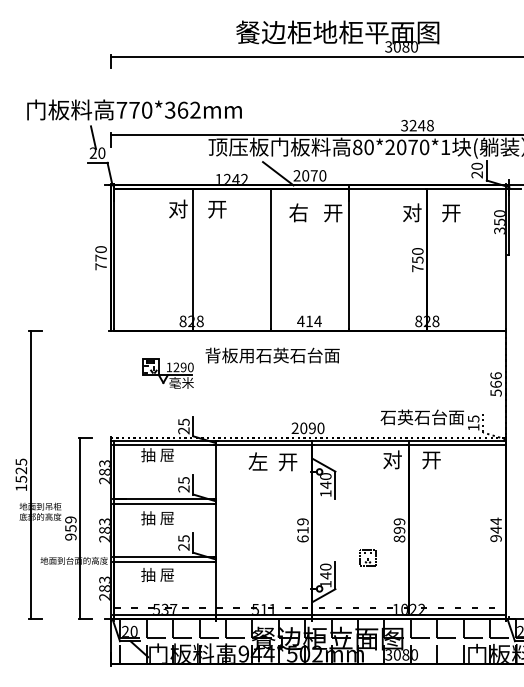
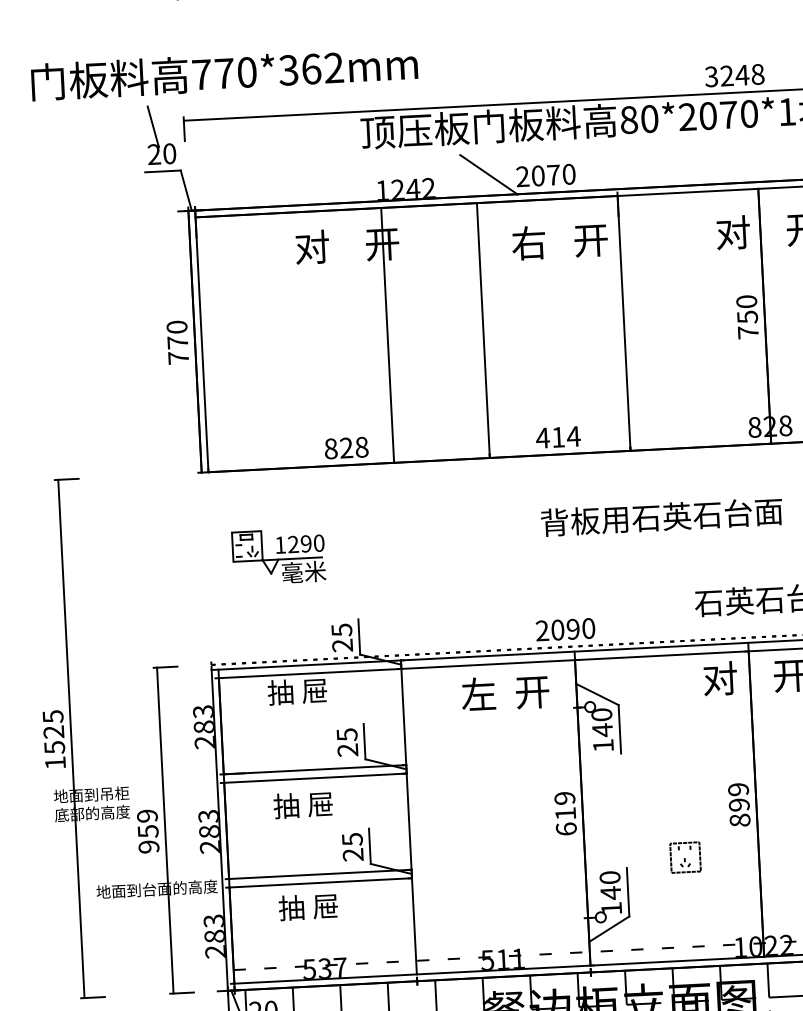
line: (192, 259) -> (387, 334), moved
text: (272, 355) -> (661, 517), moved
part: (167, 373) -> (277, 556), moved

